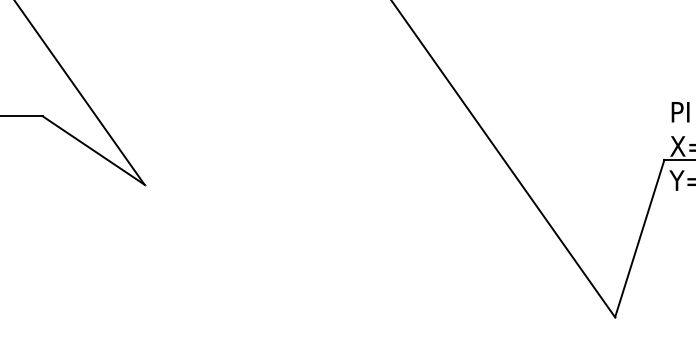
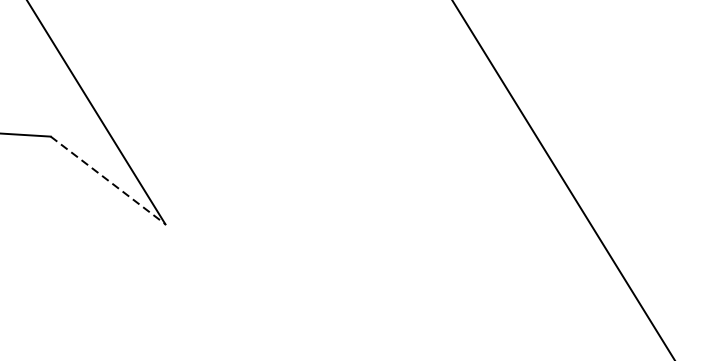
line: (94, 150) -> (109, 180), solid -> dashed

